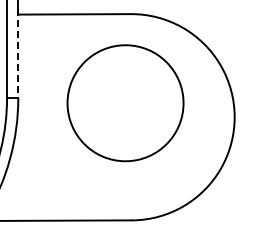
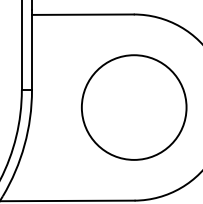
line: (18, 54) -> (32, 50), dashed -> solid
circle: (125, 103) -> (134, 107), moved

